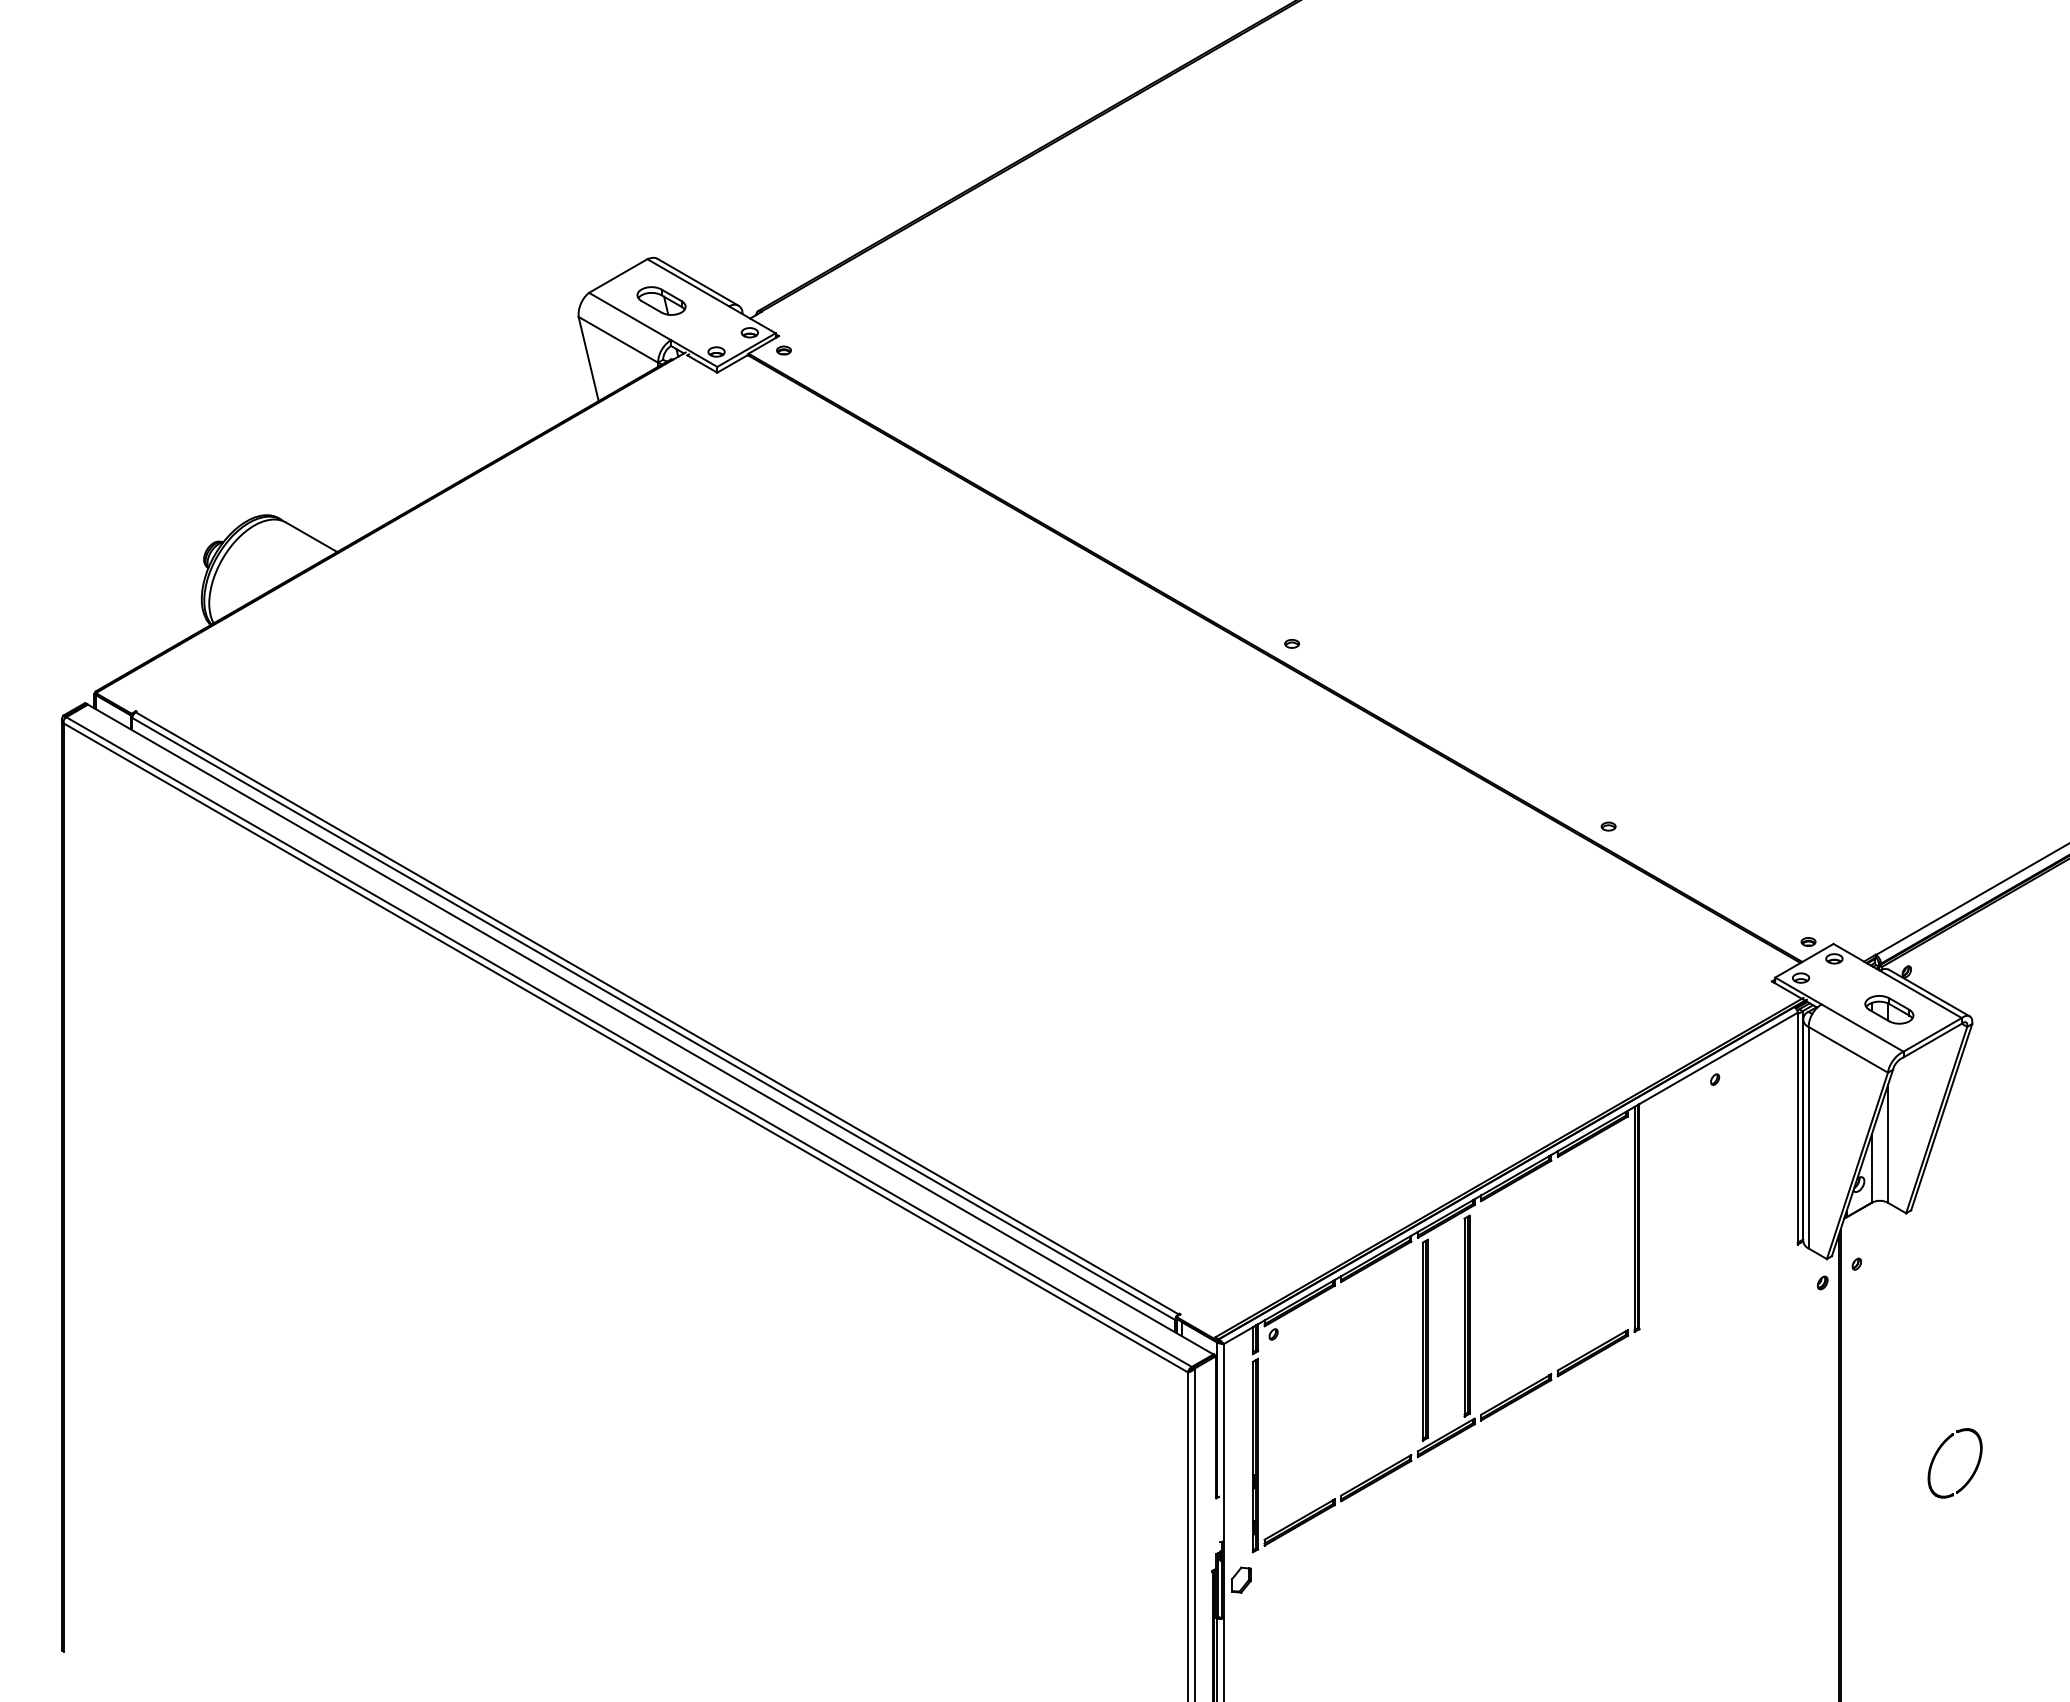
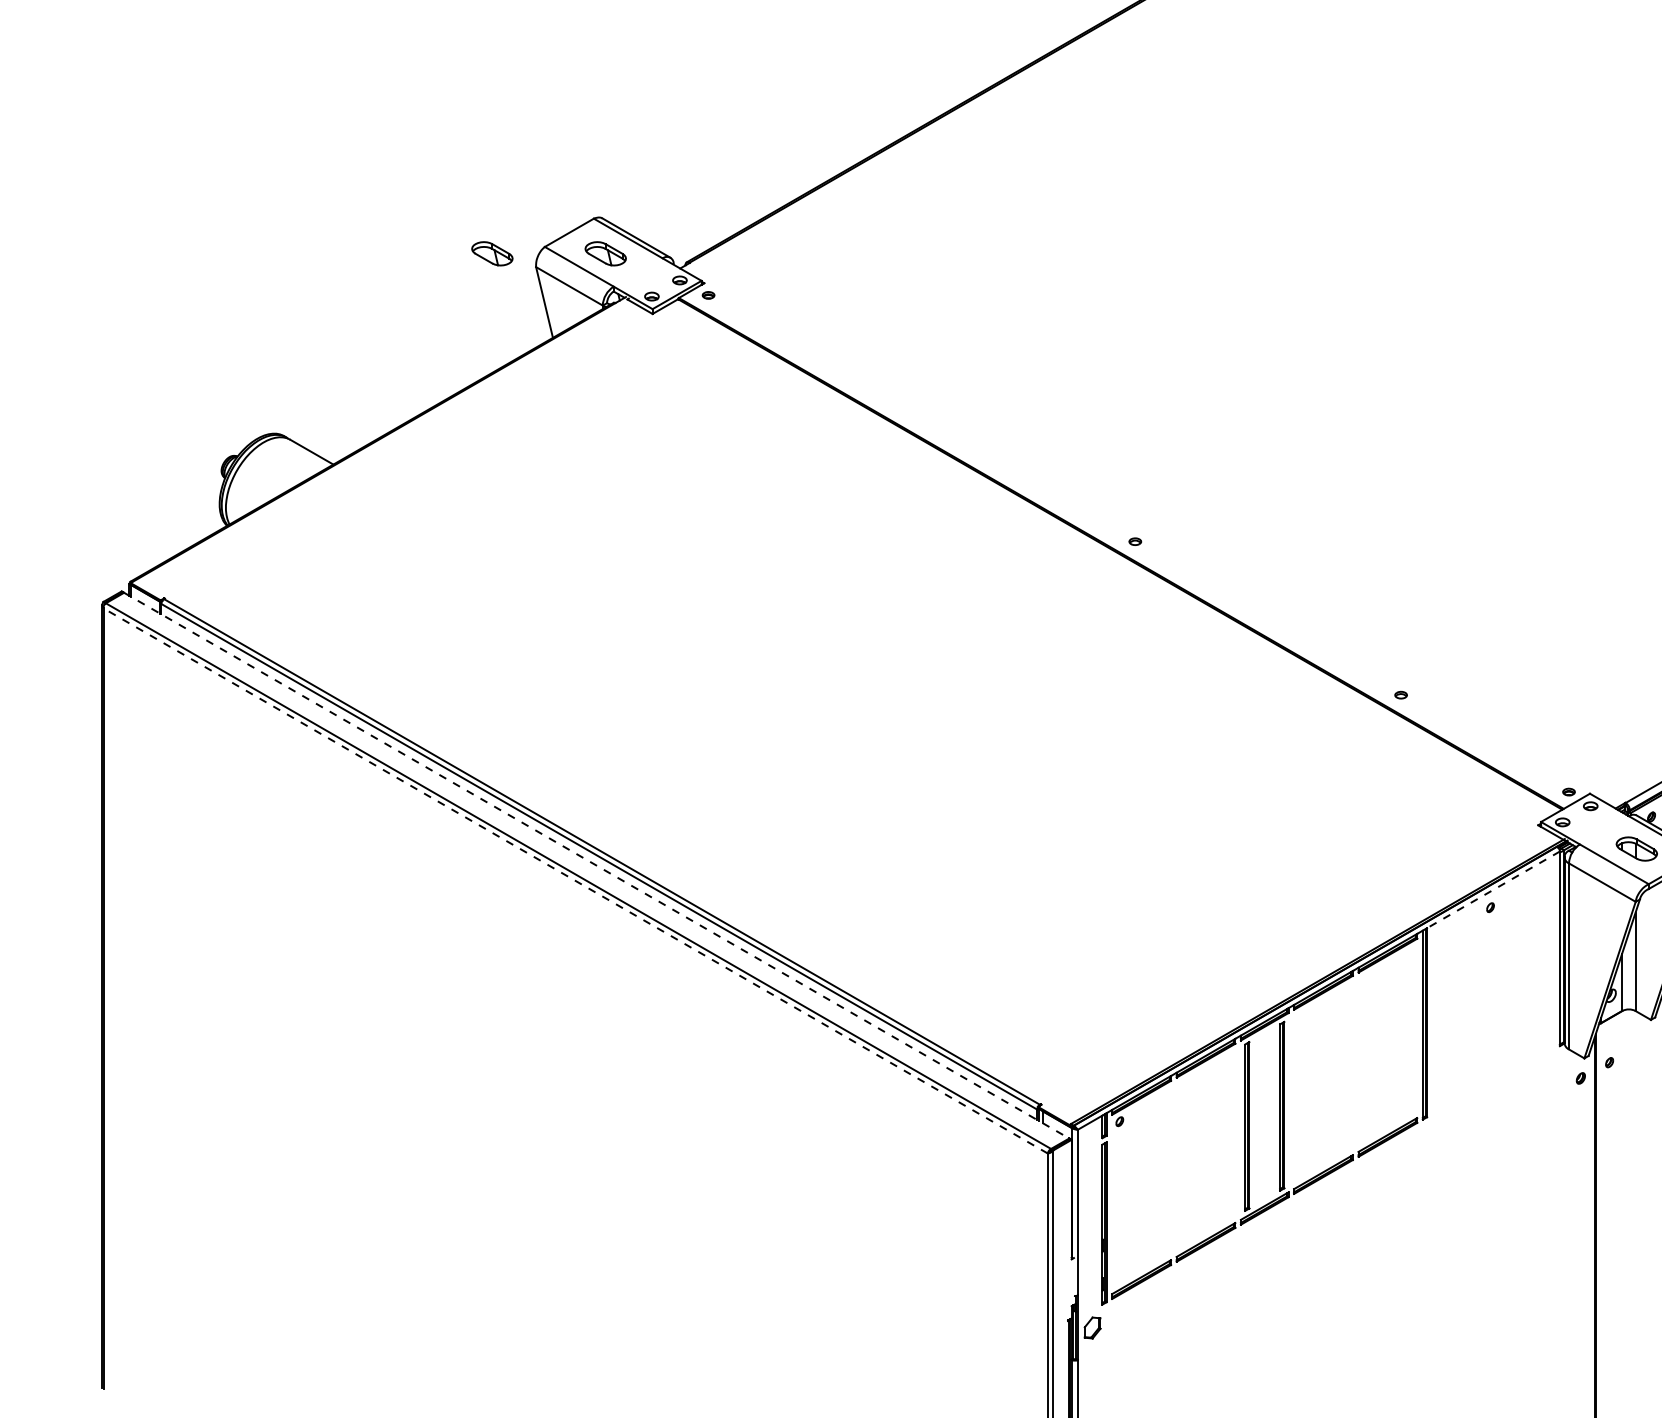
part: (526, 300) -> (492, 253), added
line: (650, 1029) -> (596, 865), solid -> dashed
line: (625, 1047) -> (575, 880), solid -> dashed
line: (1718, 1058) -> (1493, 889), solid -> dashed

